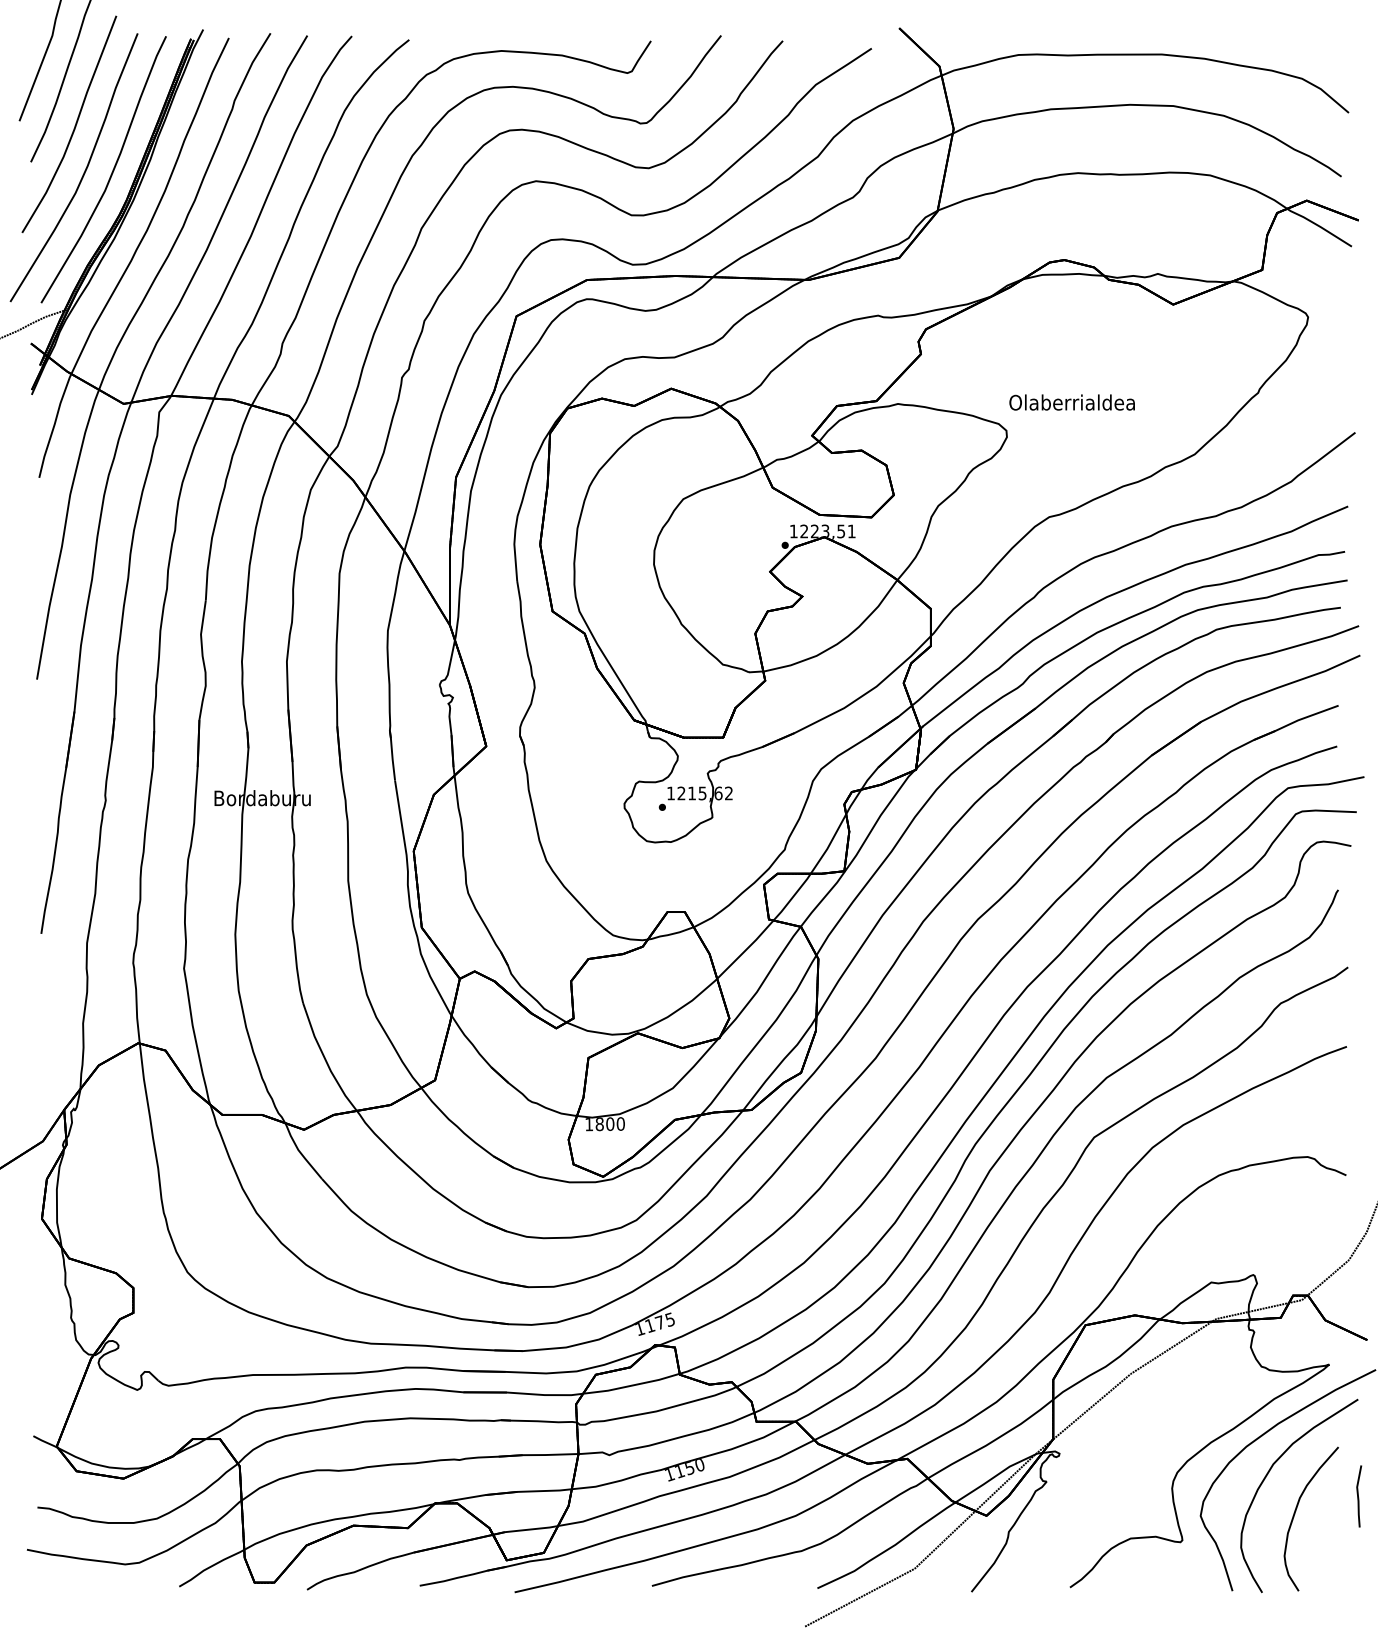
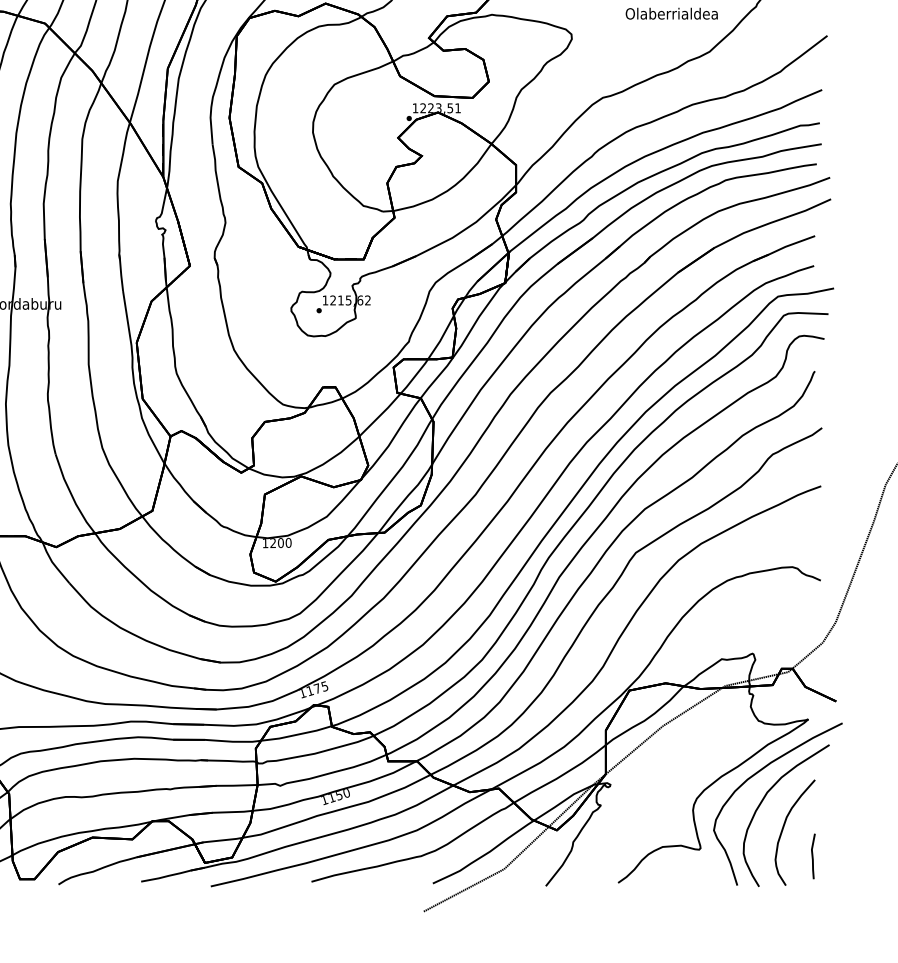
text: (1071, 402) -> (671, 13), moved
text: (599, 1124) -> (273, 543), 1800 -> 1200
line: (1358, 1496) -> (812, 856), moved

